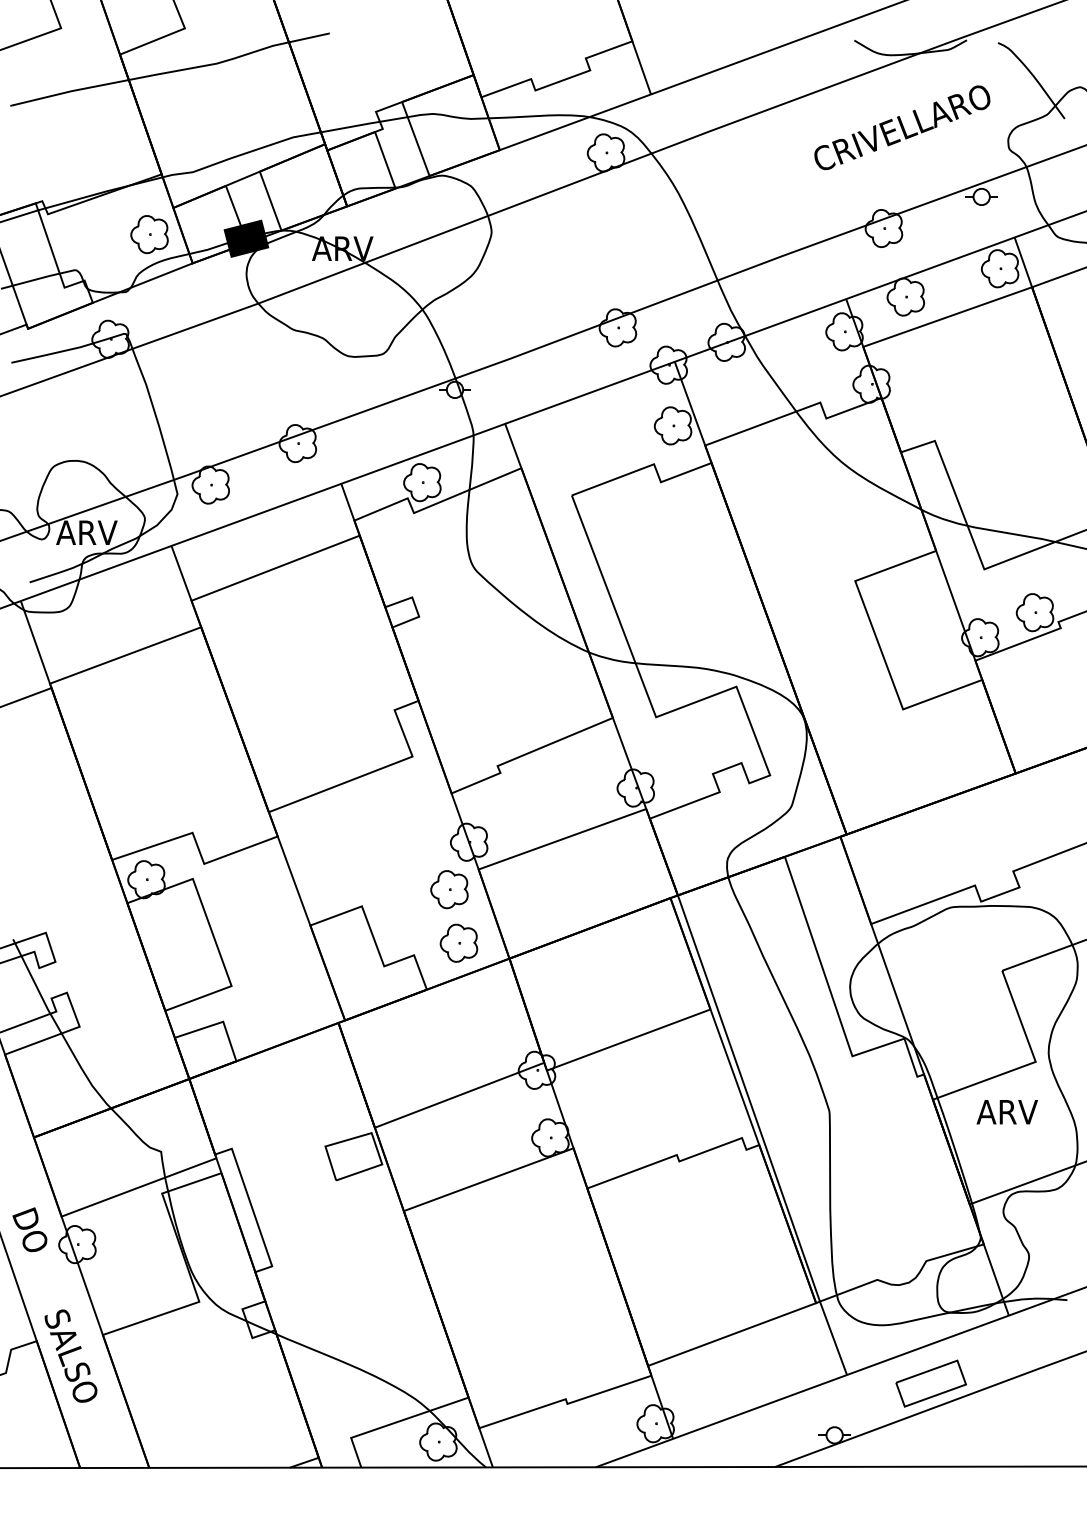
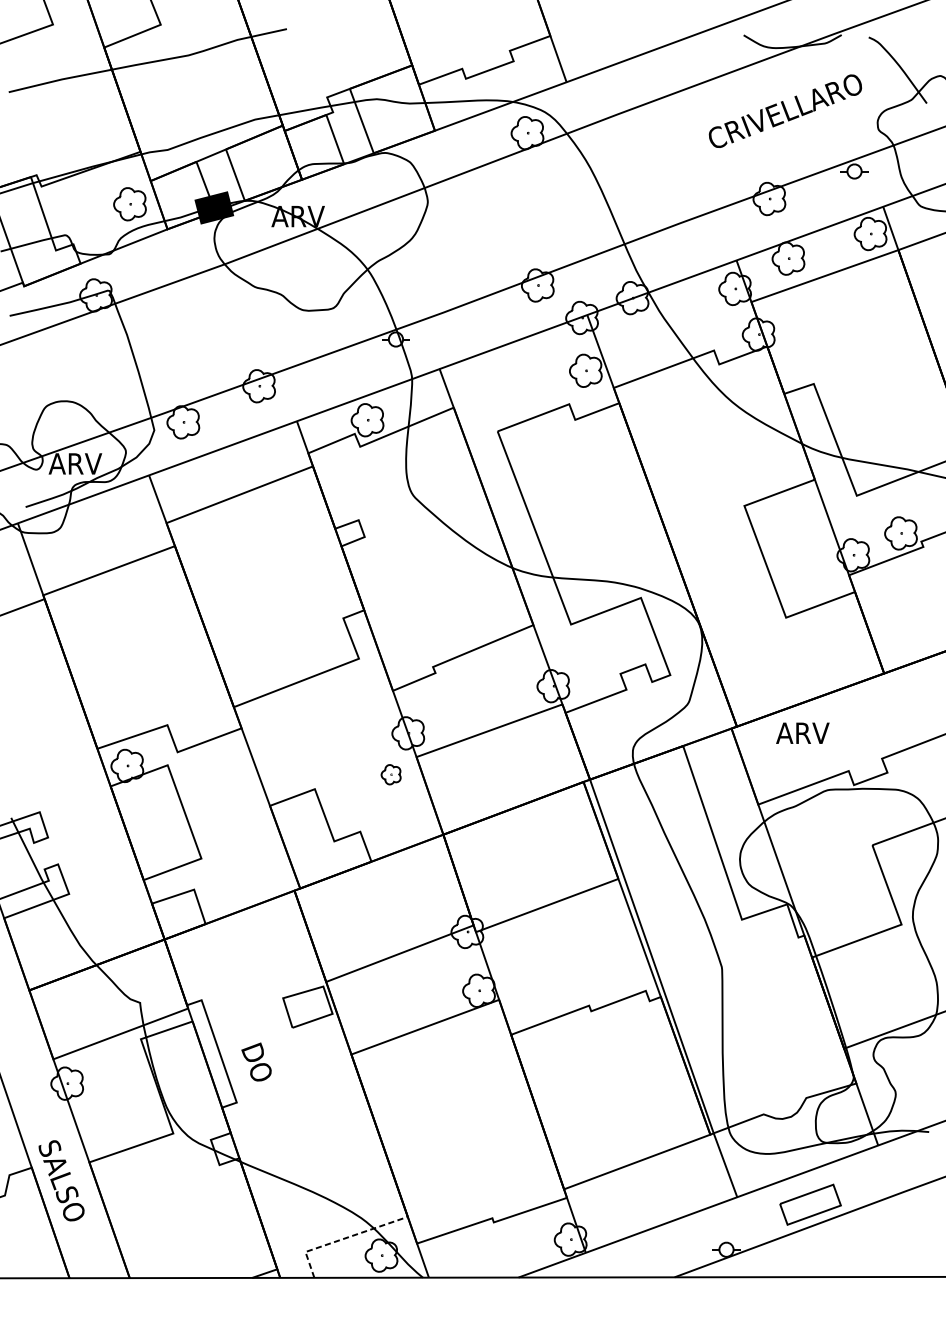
part: (449, 889) -> (391, 774), size x0.6
part: (458, 942) -> (398, 820), removed
text: (1006, 1112) -> (802, 733), moved
text: (29, 1229) -> (256, 1061), moved
line: (394, 1423) -> (343, 1239), solid -> dashed

